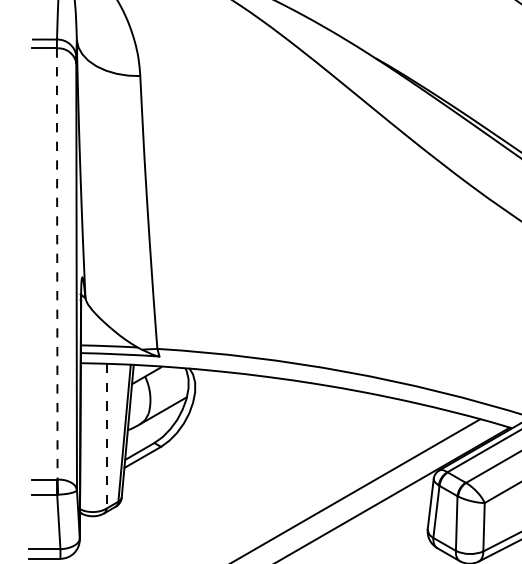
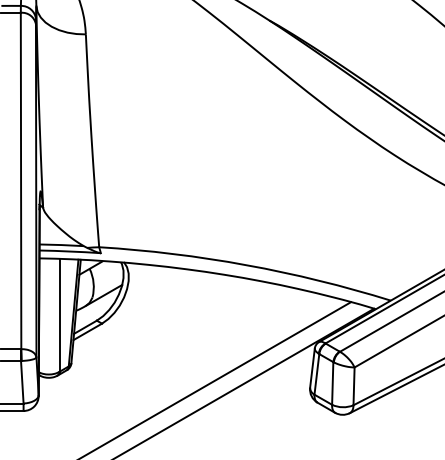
line: (57, 264) -> (21, 181), dashed -> solid
line: (106, 436) -> (59, 315), dashed -> solid

